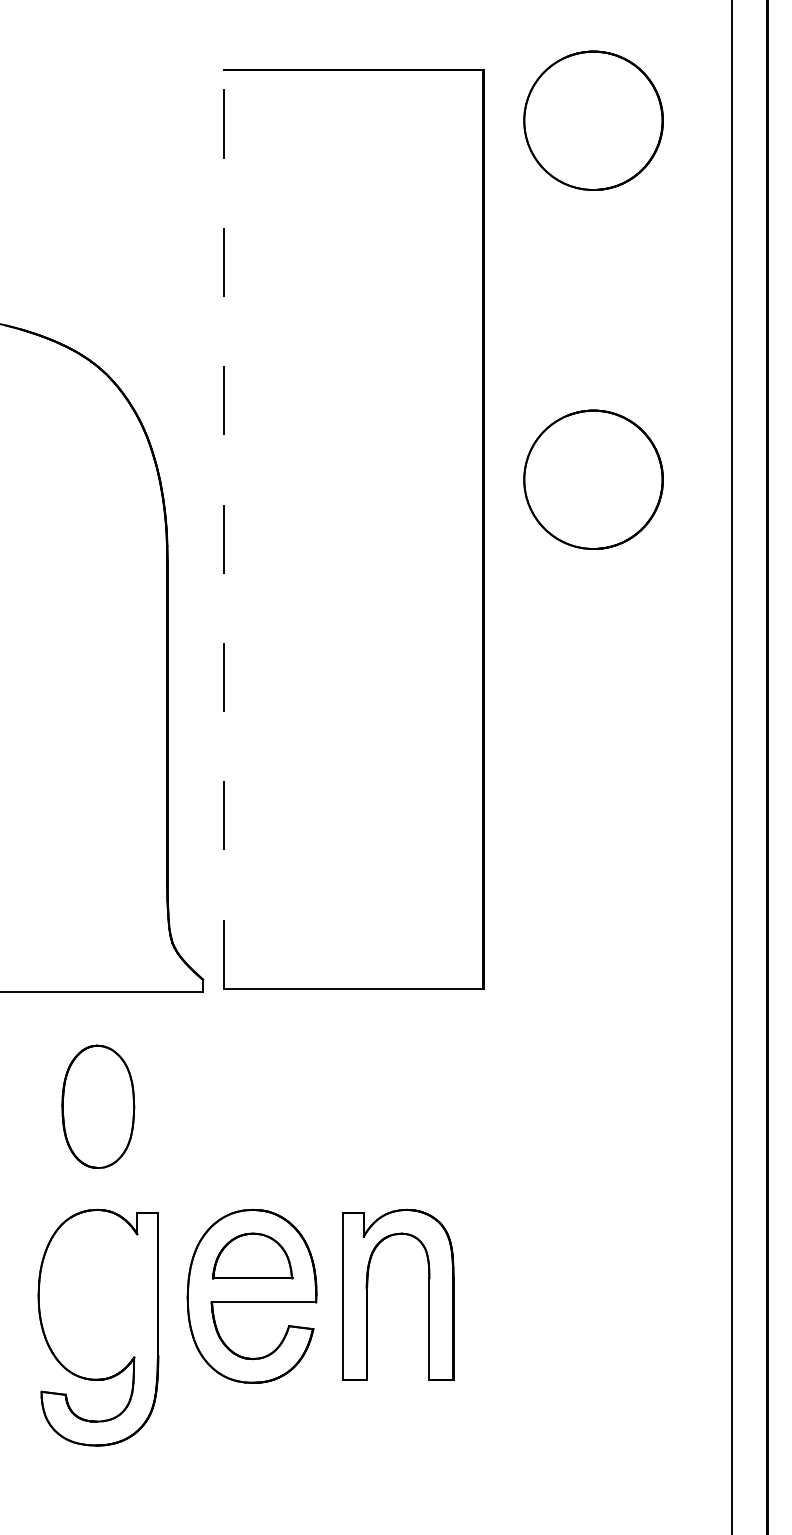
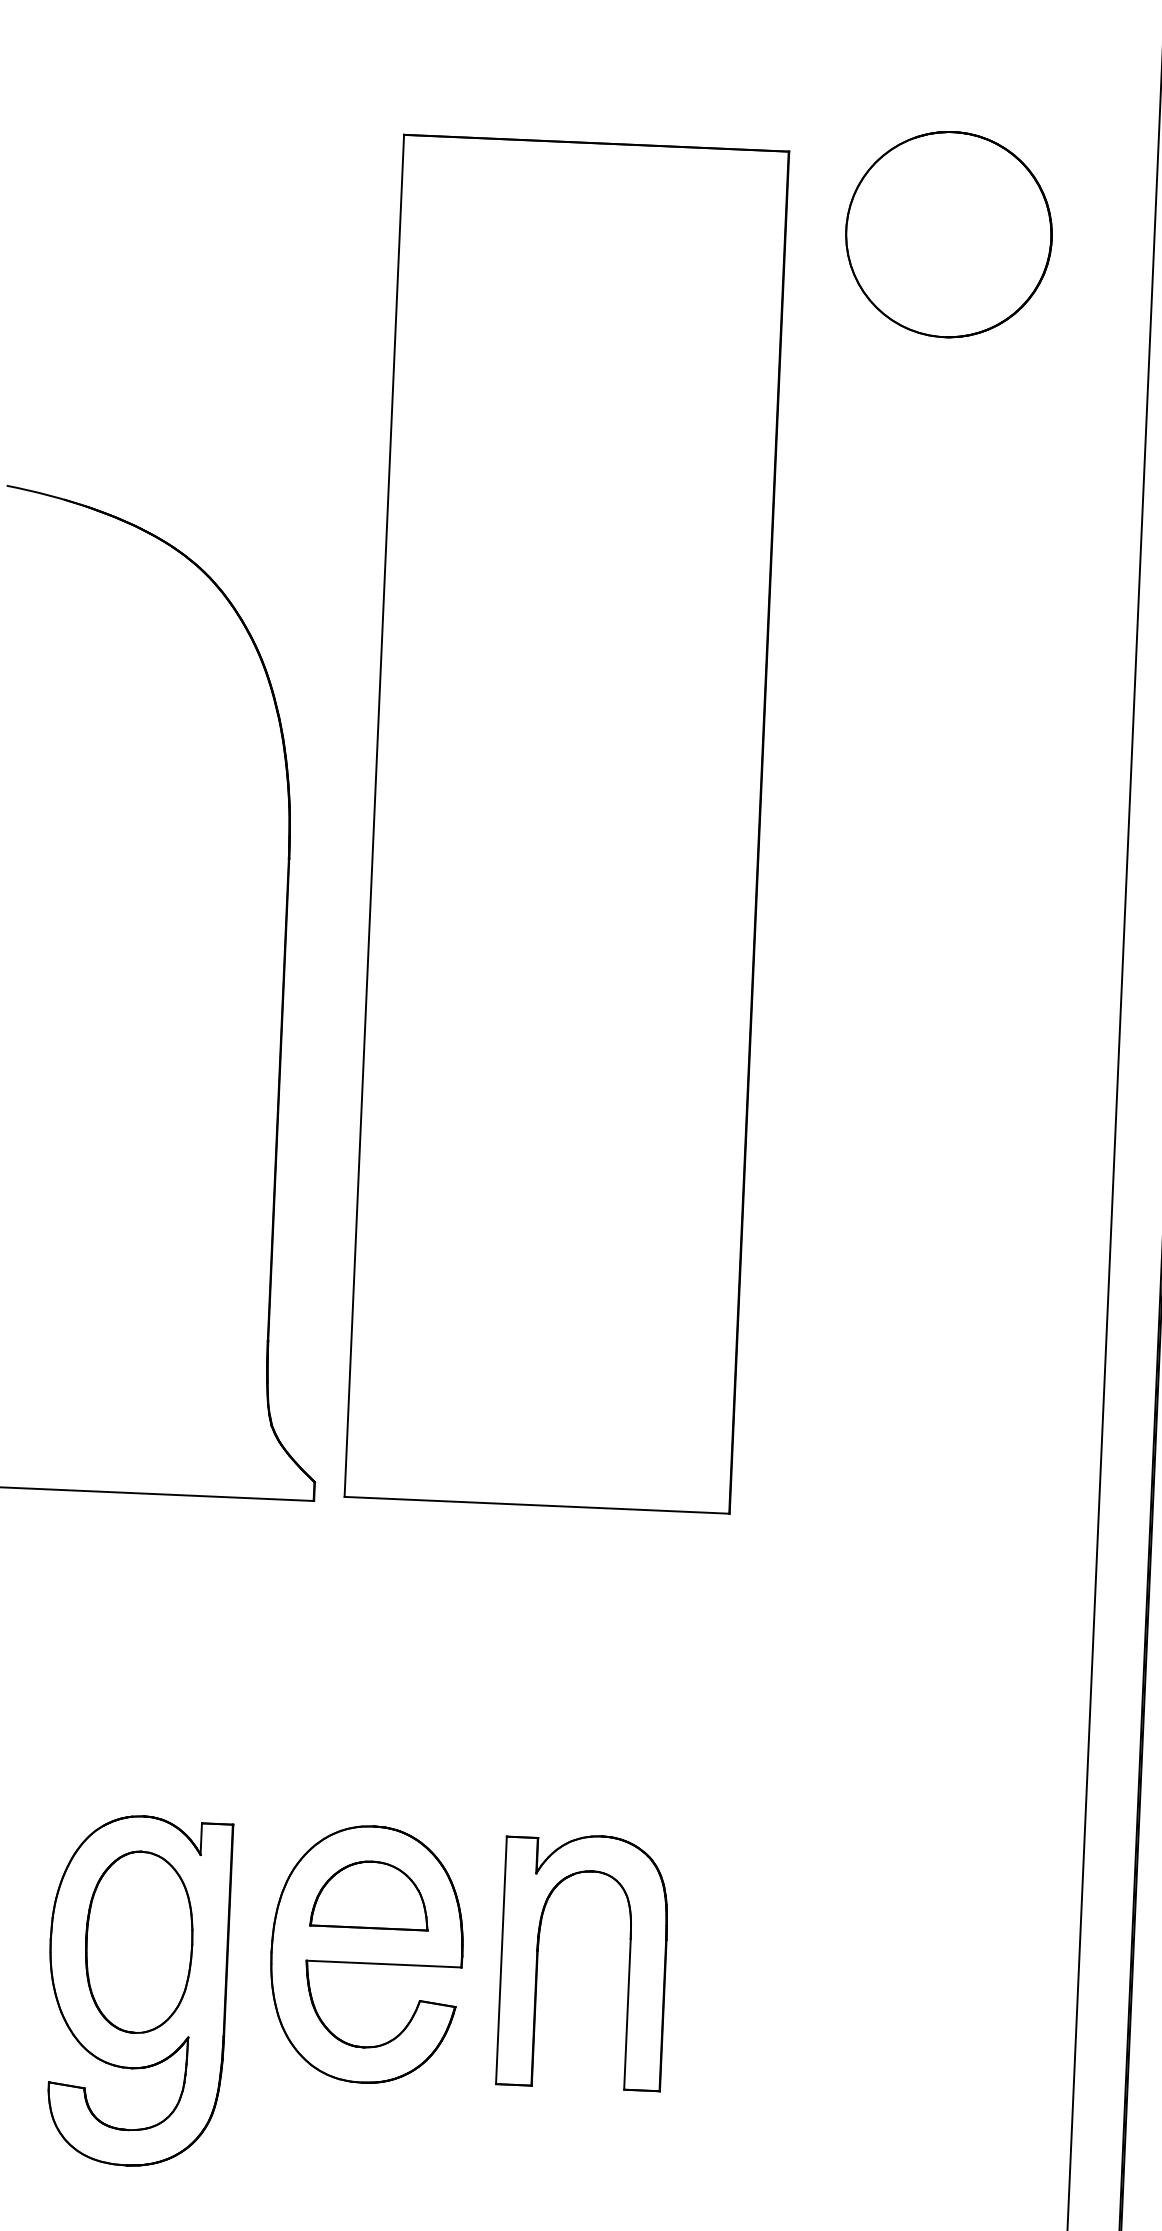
part: (593, 479) -> (925, 766), removed
line: (223, 529) -> (374, 816), dashed -> solid
part: (98, 1106) -> (139, 1941), moved

